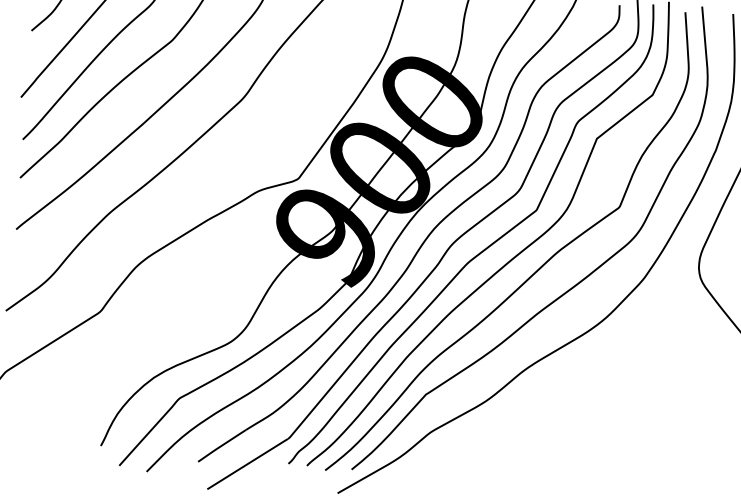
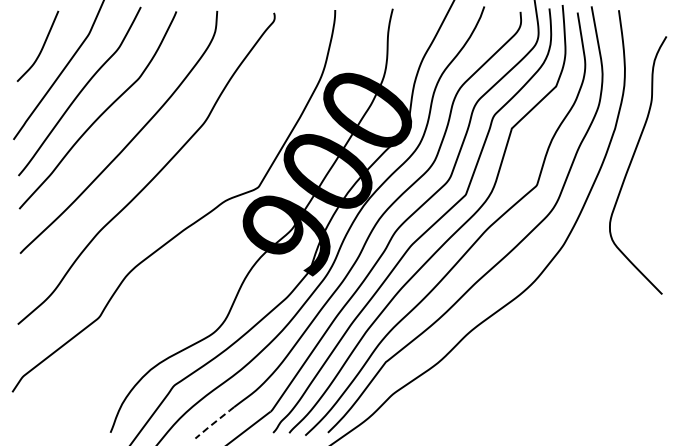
line: (221, 446) -> (214, 423), solid -> dashed

